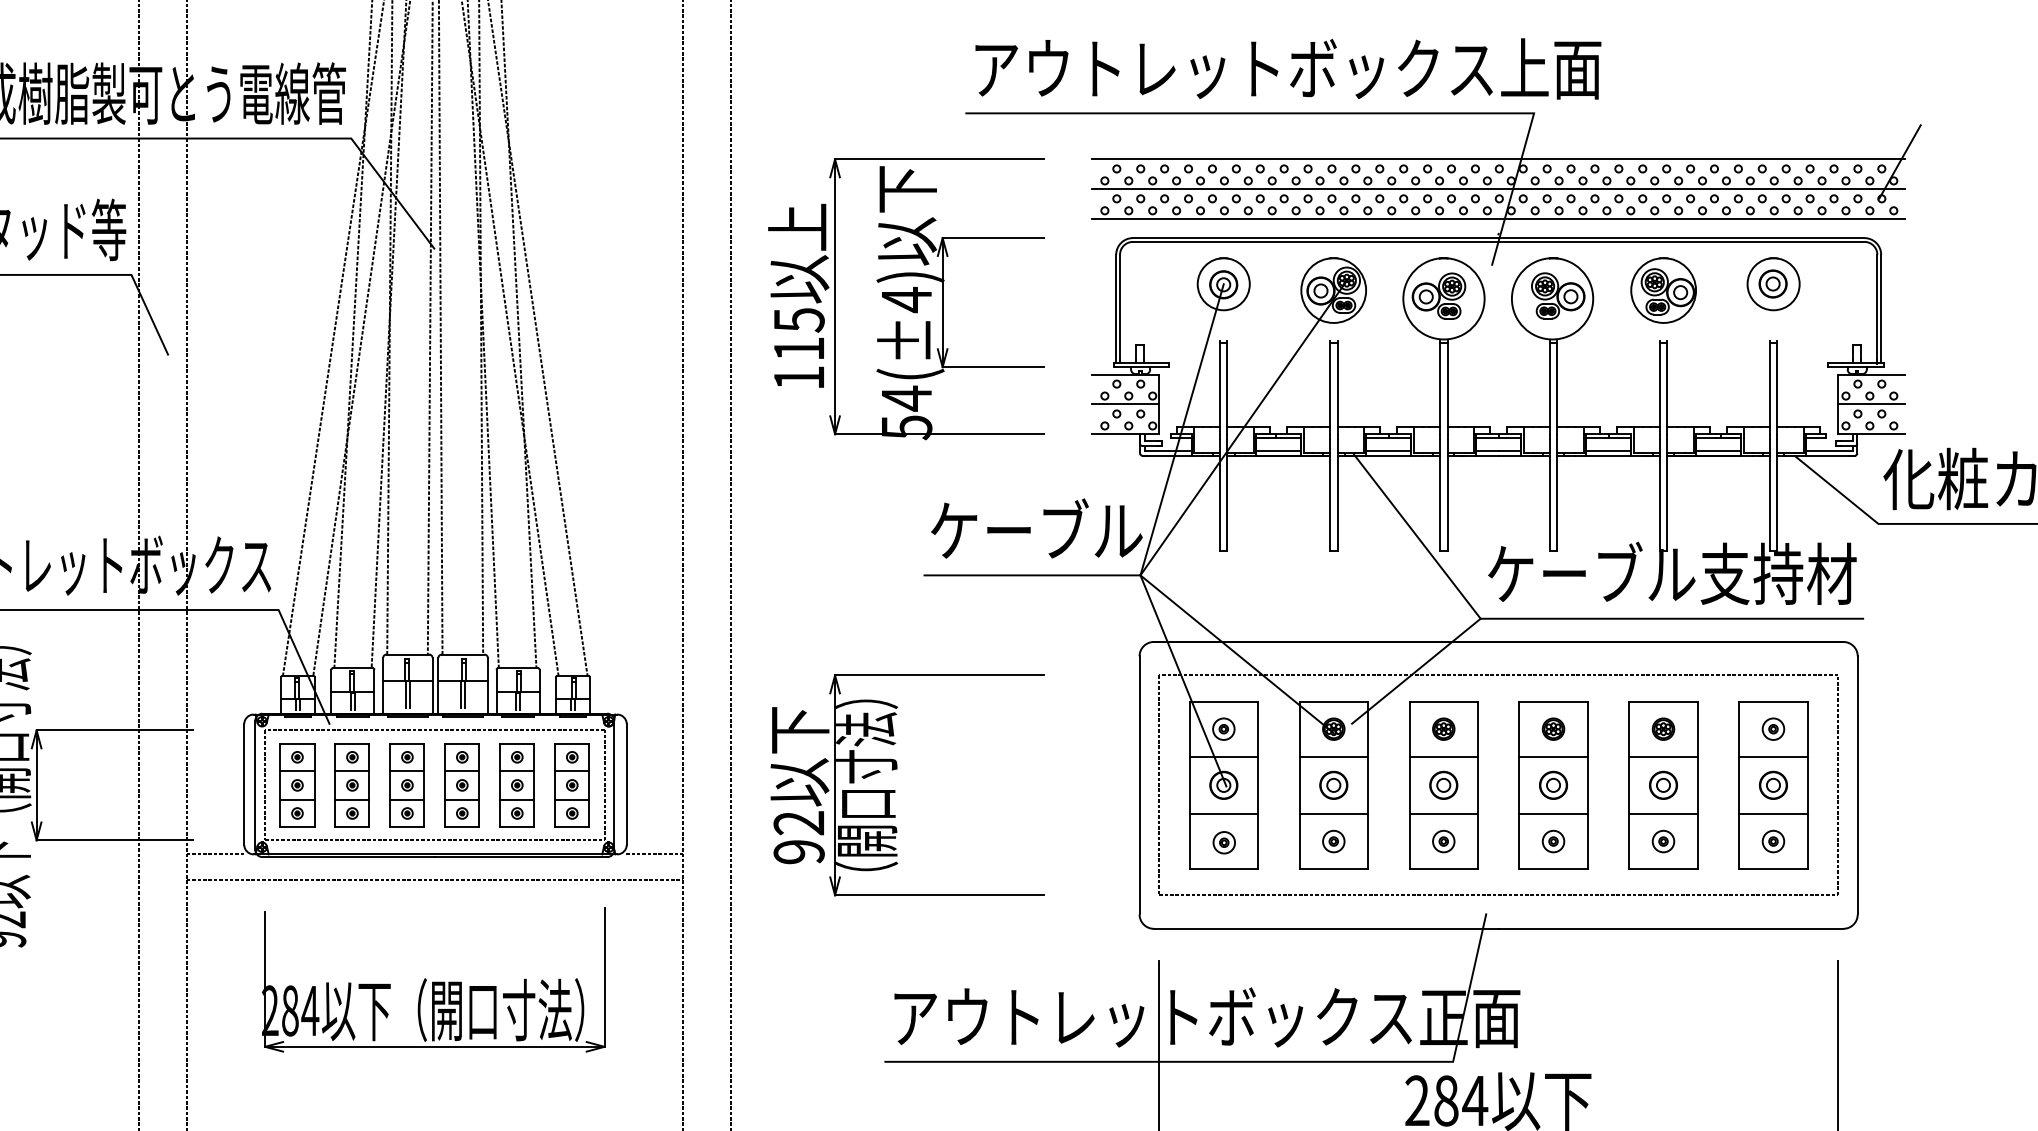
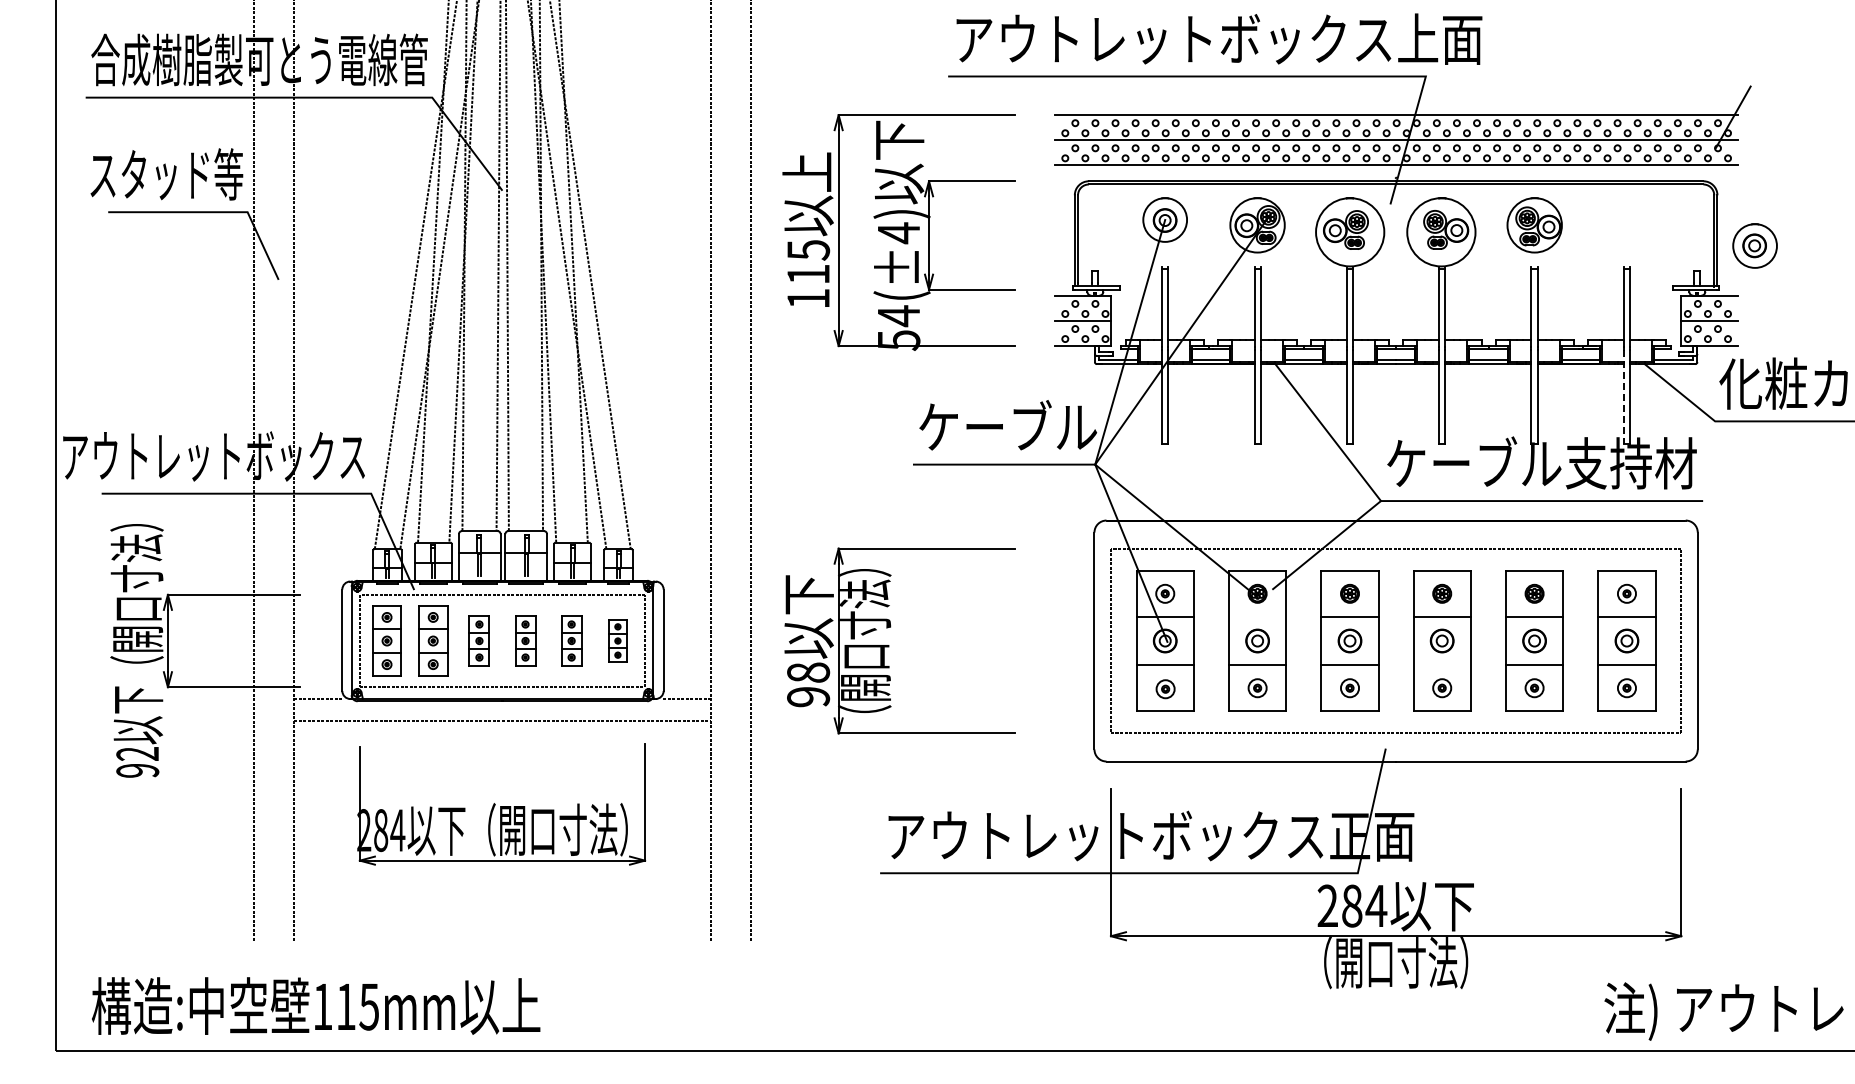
part: (1772, 283) -> (1754, 245), moved
line: (1770, 495) -> (1624, 397), solid -> dashed
line: (1333, 756) -> (1257, 616), removed
part: (407, 784) -> (479, 640), size x0.7
part: (462, 784) -> (525, 640), size x0.7
part: (517, 784) -> (571, 640), size x0.7
part: (571, 784) -> (617, 640), size x0.6
line: (1552, 814) -> (1441, 665), removed
text: (799, 822) -> (808, 672), 92 -> 98

